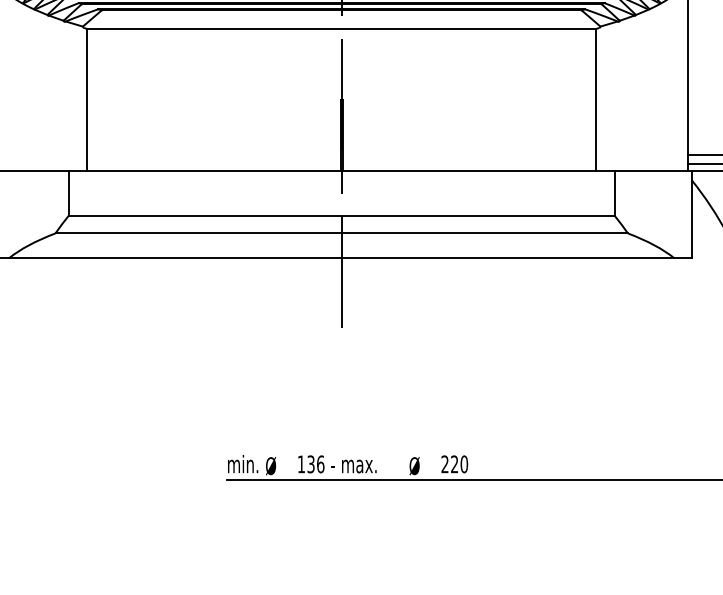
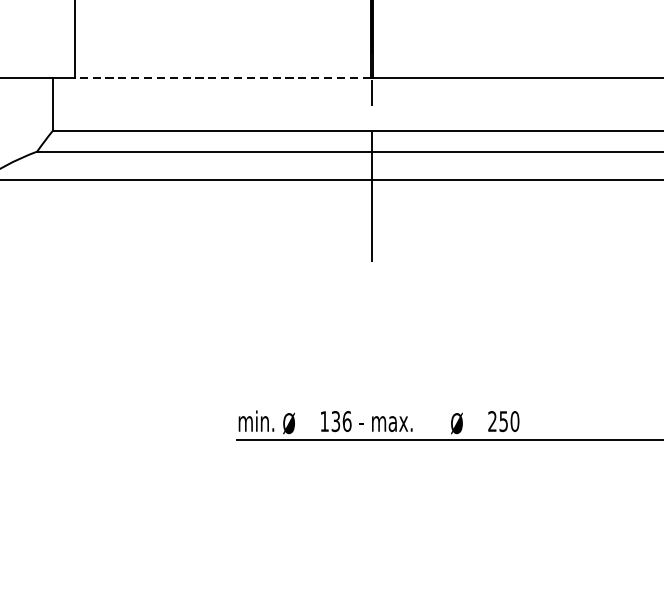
line: (214, 170) -> (223, 78), solid -> dashed
text: (454, 464) -> (503, 421), 220 -> 250

